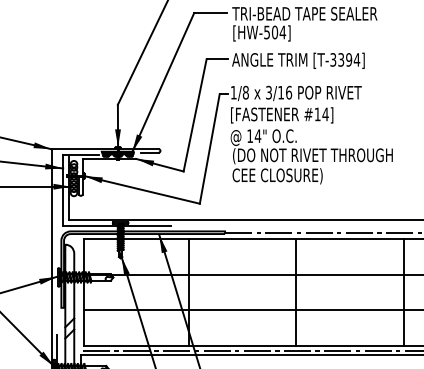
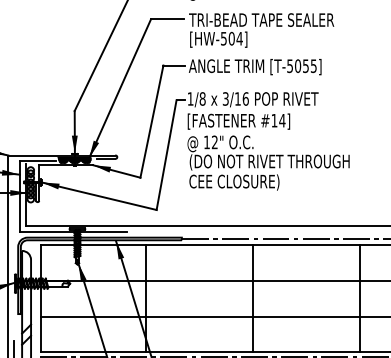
text: (345, 59) -> (302, 65), [T-3394] -> [T-5055]
text: (257, 135) -> (214, 141), 14" -> 12"

